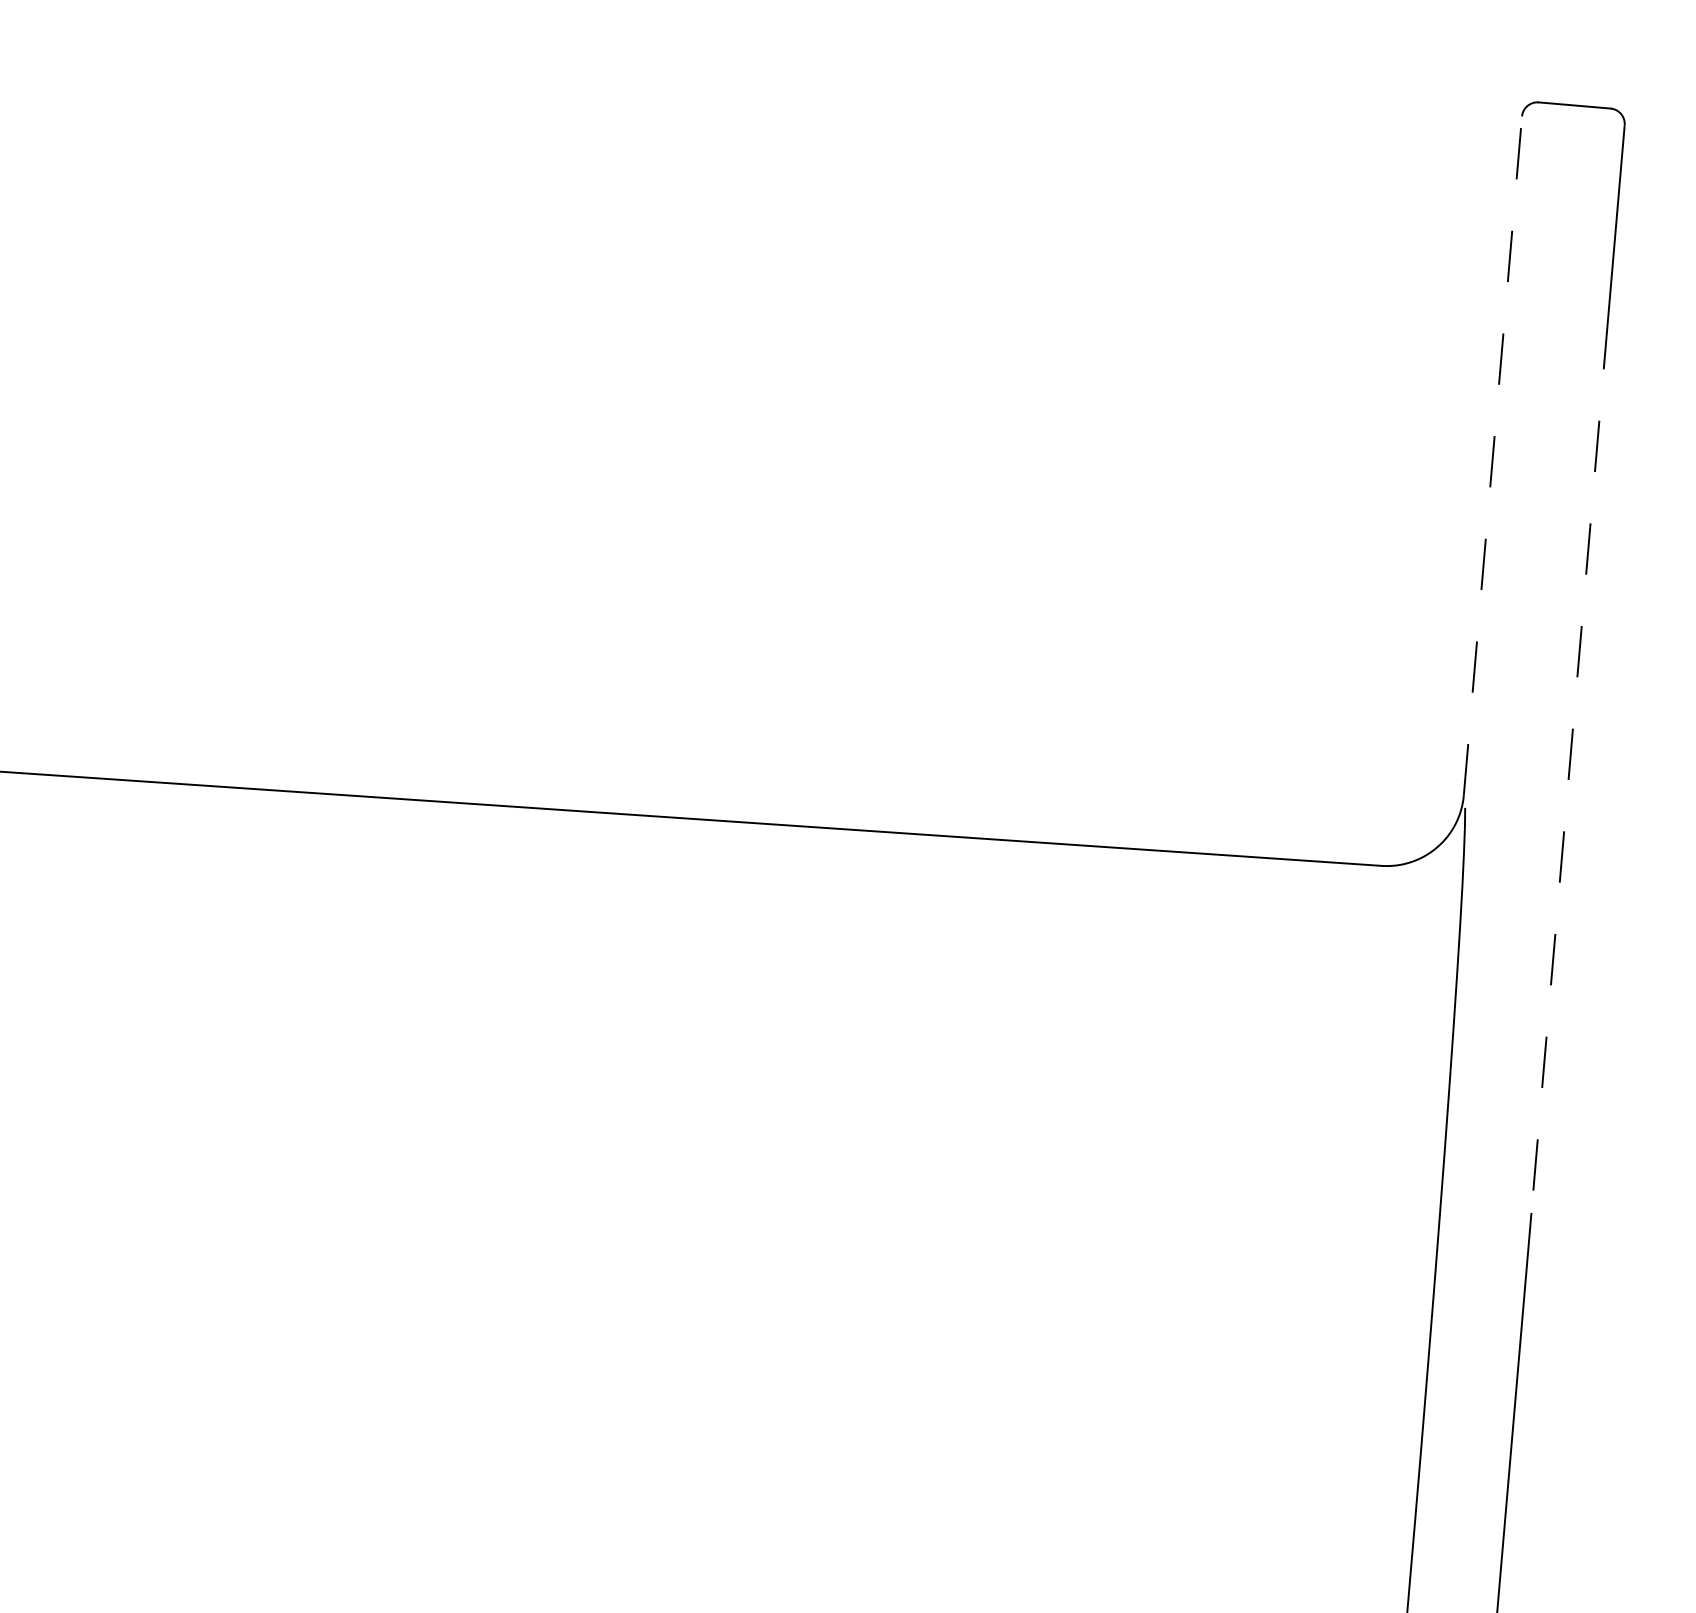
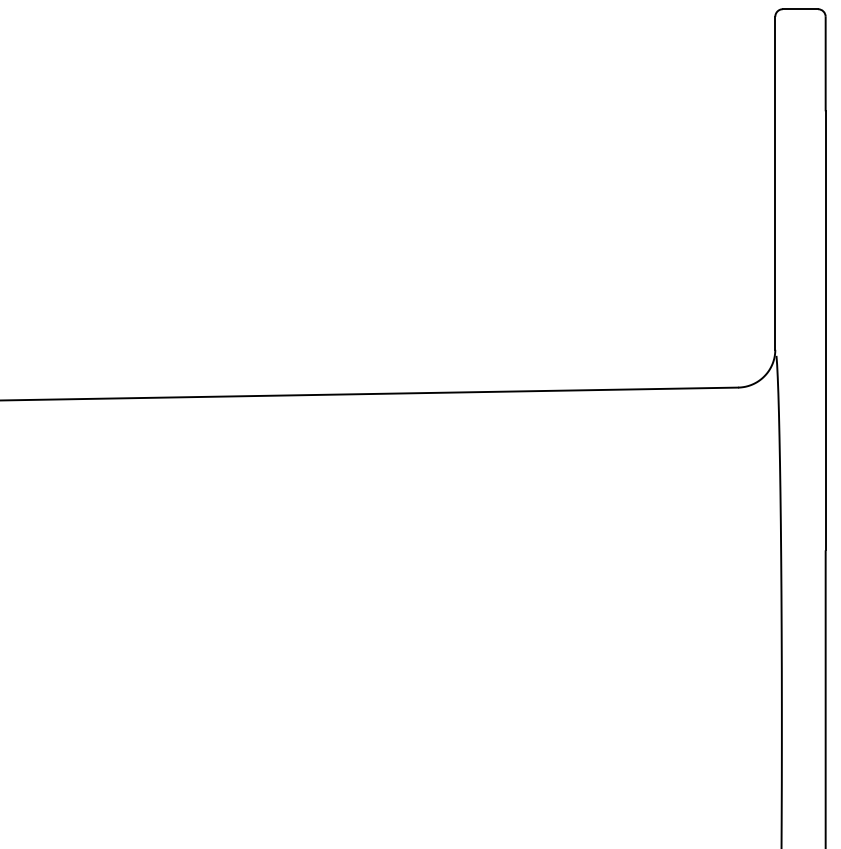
line: (1493, 456) -> (775, 183), dashed -> solid
line: (1569, 764) -> (825, 330), dashed -> solid

